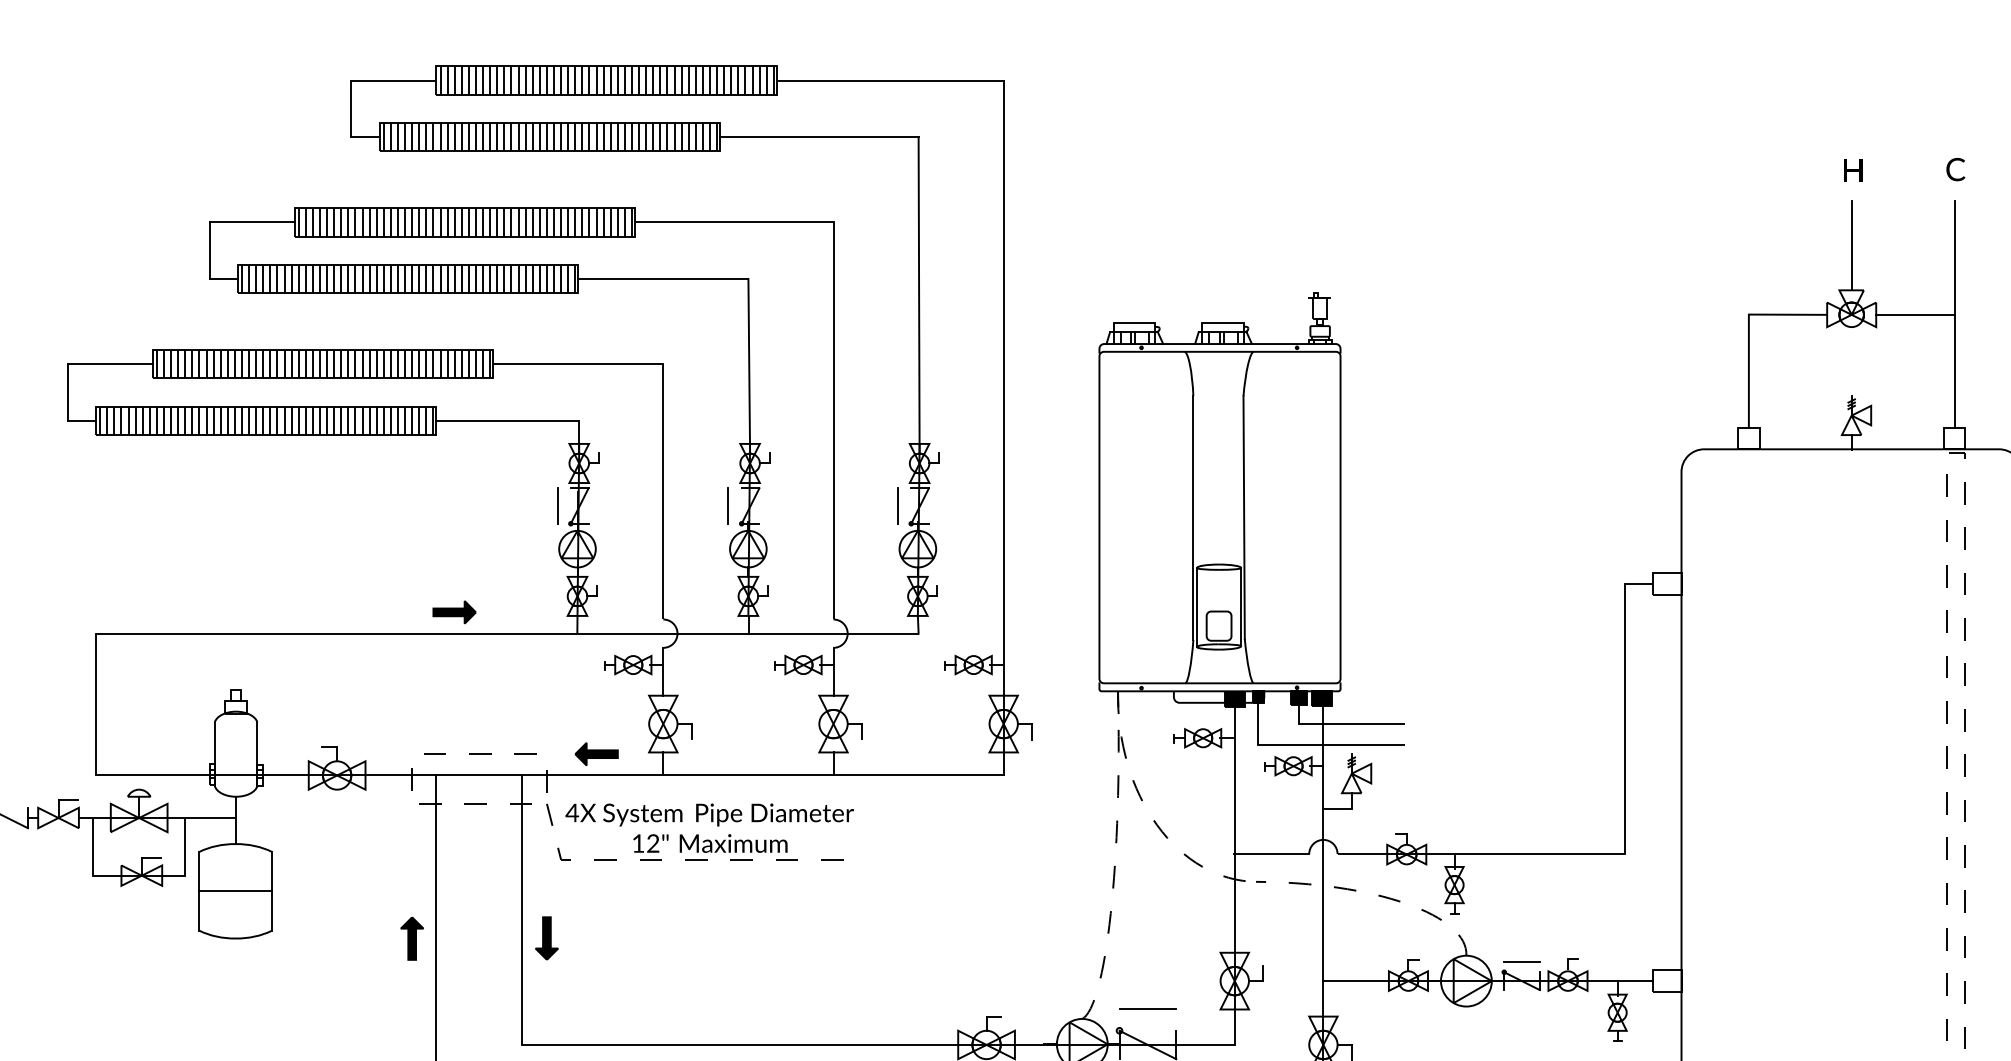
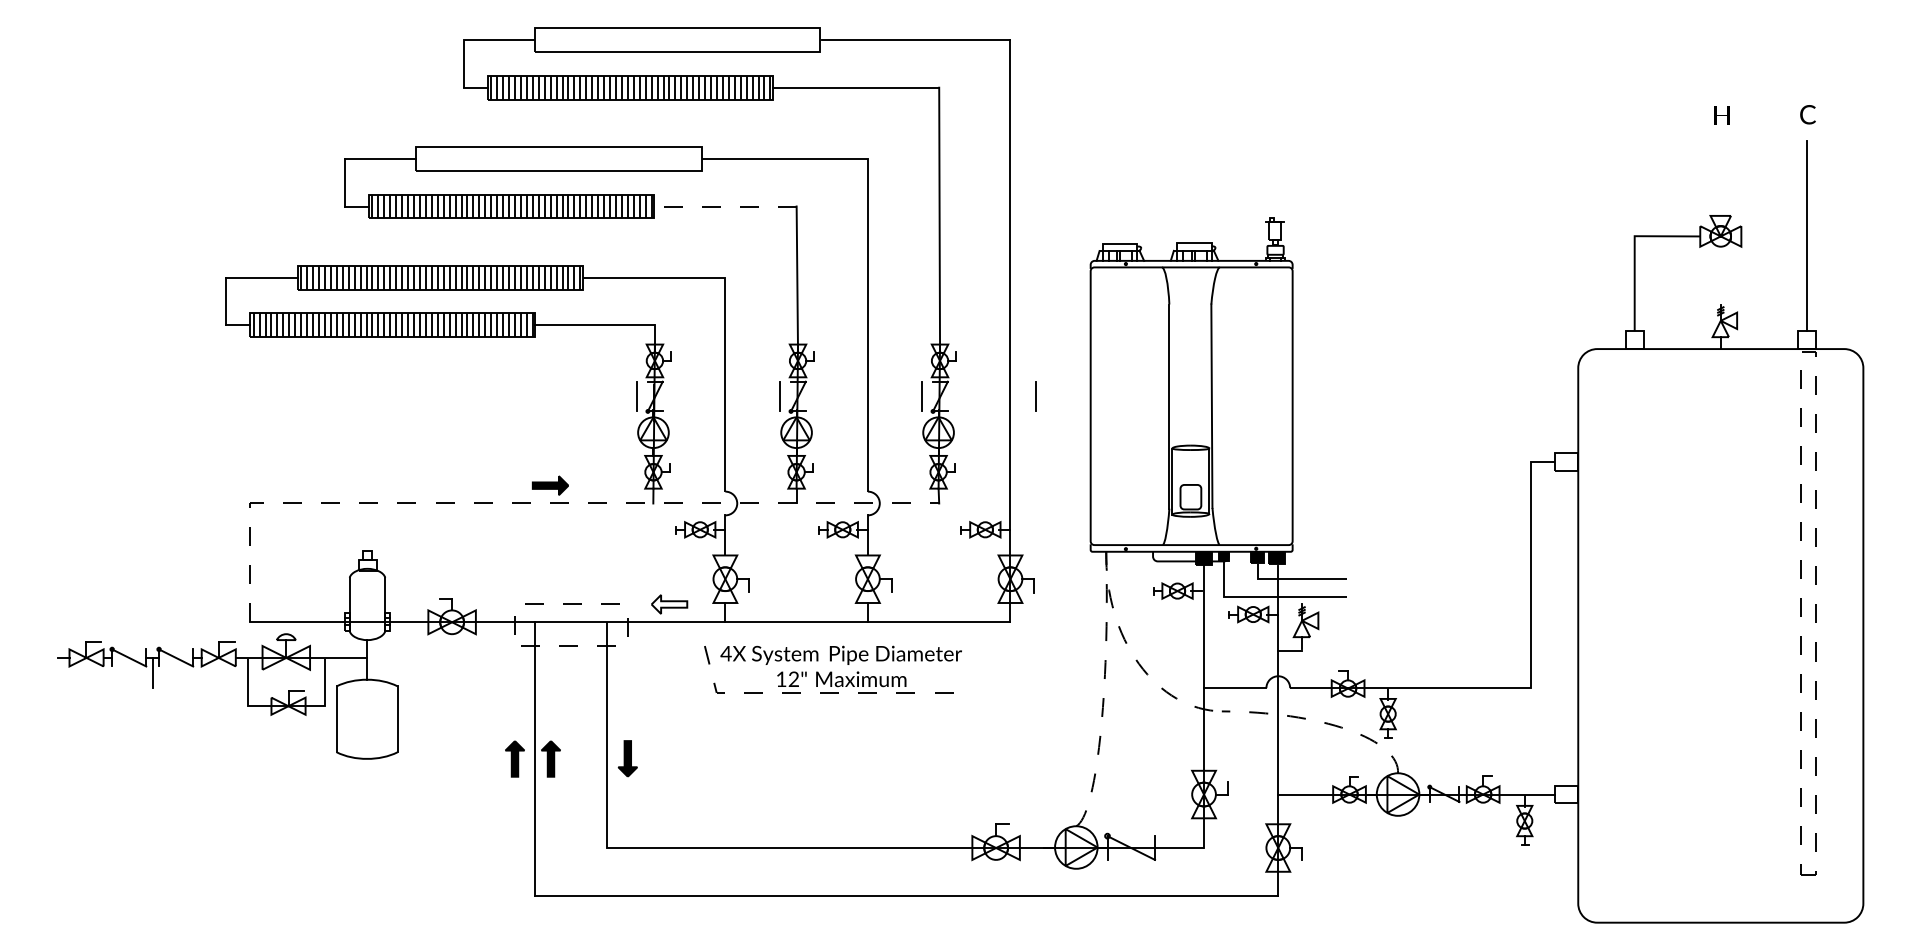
hatch: (606, 80) -> (677, 40), removed
hatch: (465, 221) -> (559, 158), removed
line: (1851, 245) -> (1720, 178), removed
line: (662, 279) -> (724, 206), solid -> dashed
line: (1914, 314) -> (1773, 236), removed
line: (1033, 505) -> (1035, 396), added
line: (435, 633) -> (534, 503), solid -> dashed
fill: (596, 753) -> (669, 603), removed
part: (699, 831) -> (832, 669), moved
line: (234, 891) -> (366, 719), removed
part: (454, 938) -> (550, 758), added
line: (1521, 961) -> (1444, 778), removed
line: (1148, 1009) -> (1131, 818), removed

